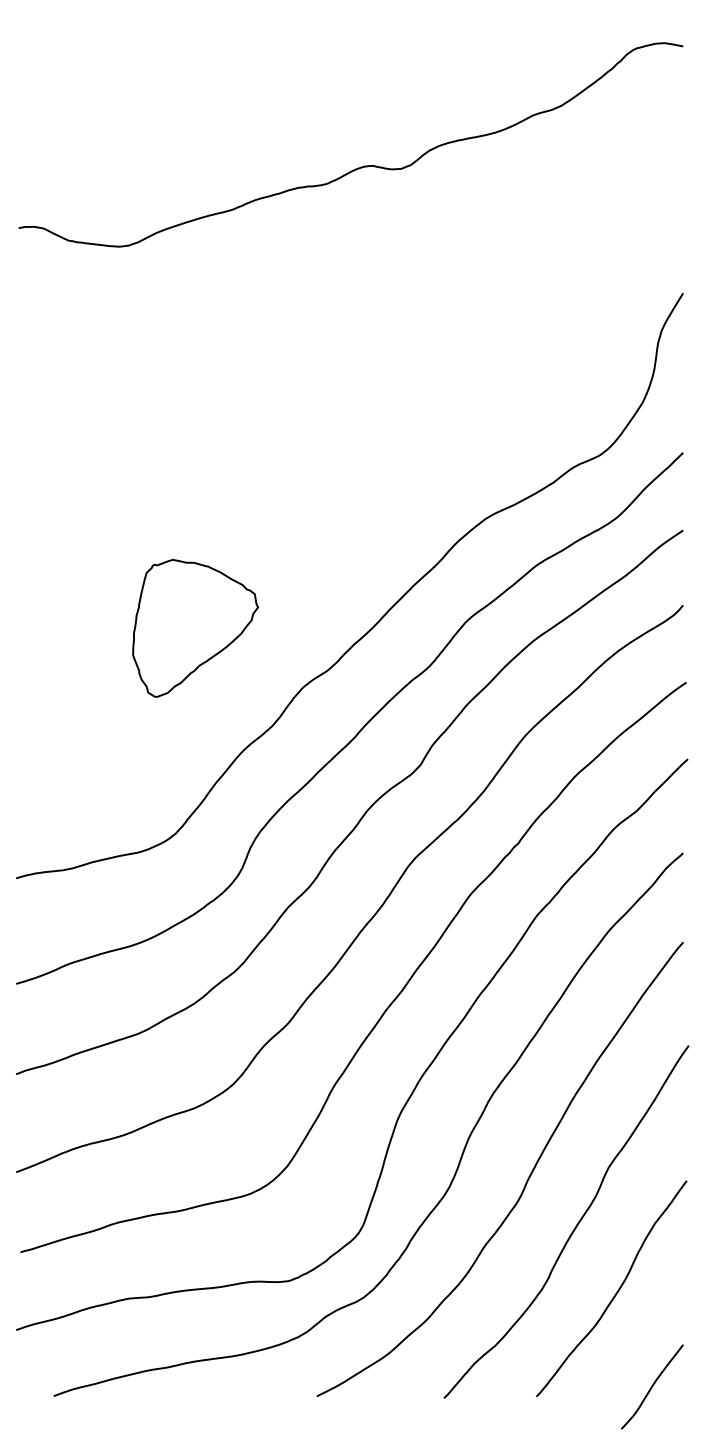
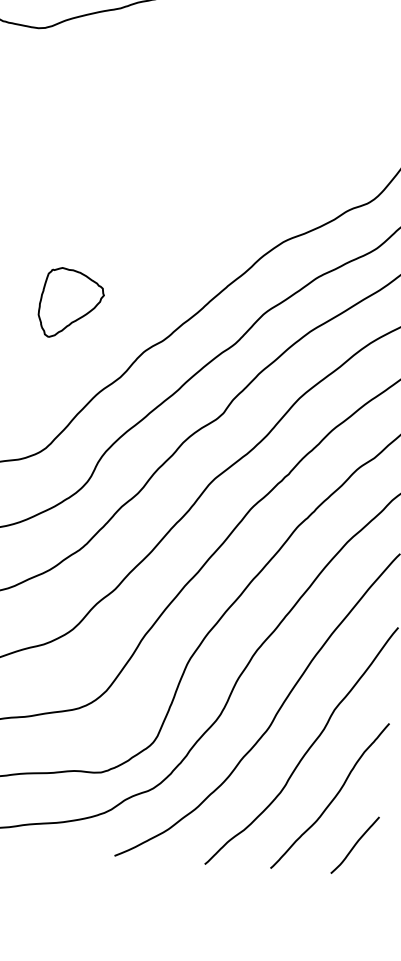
part: (195, 628) -> (71, 303), size x0.71
curve: (652, 1386) -> (355, 844), moved

